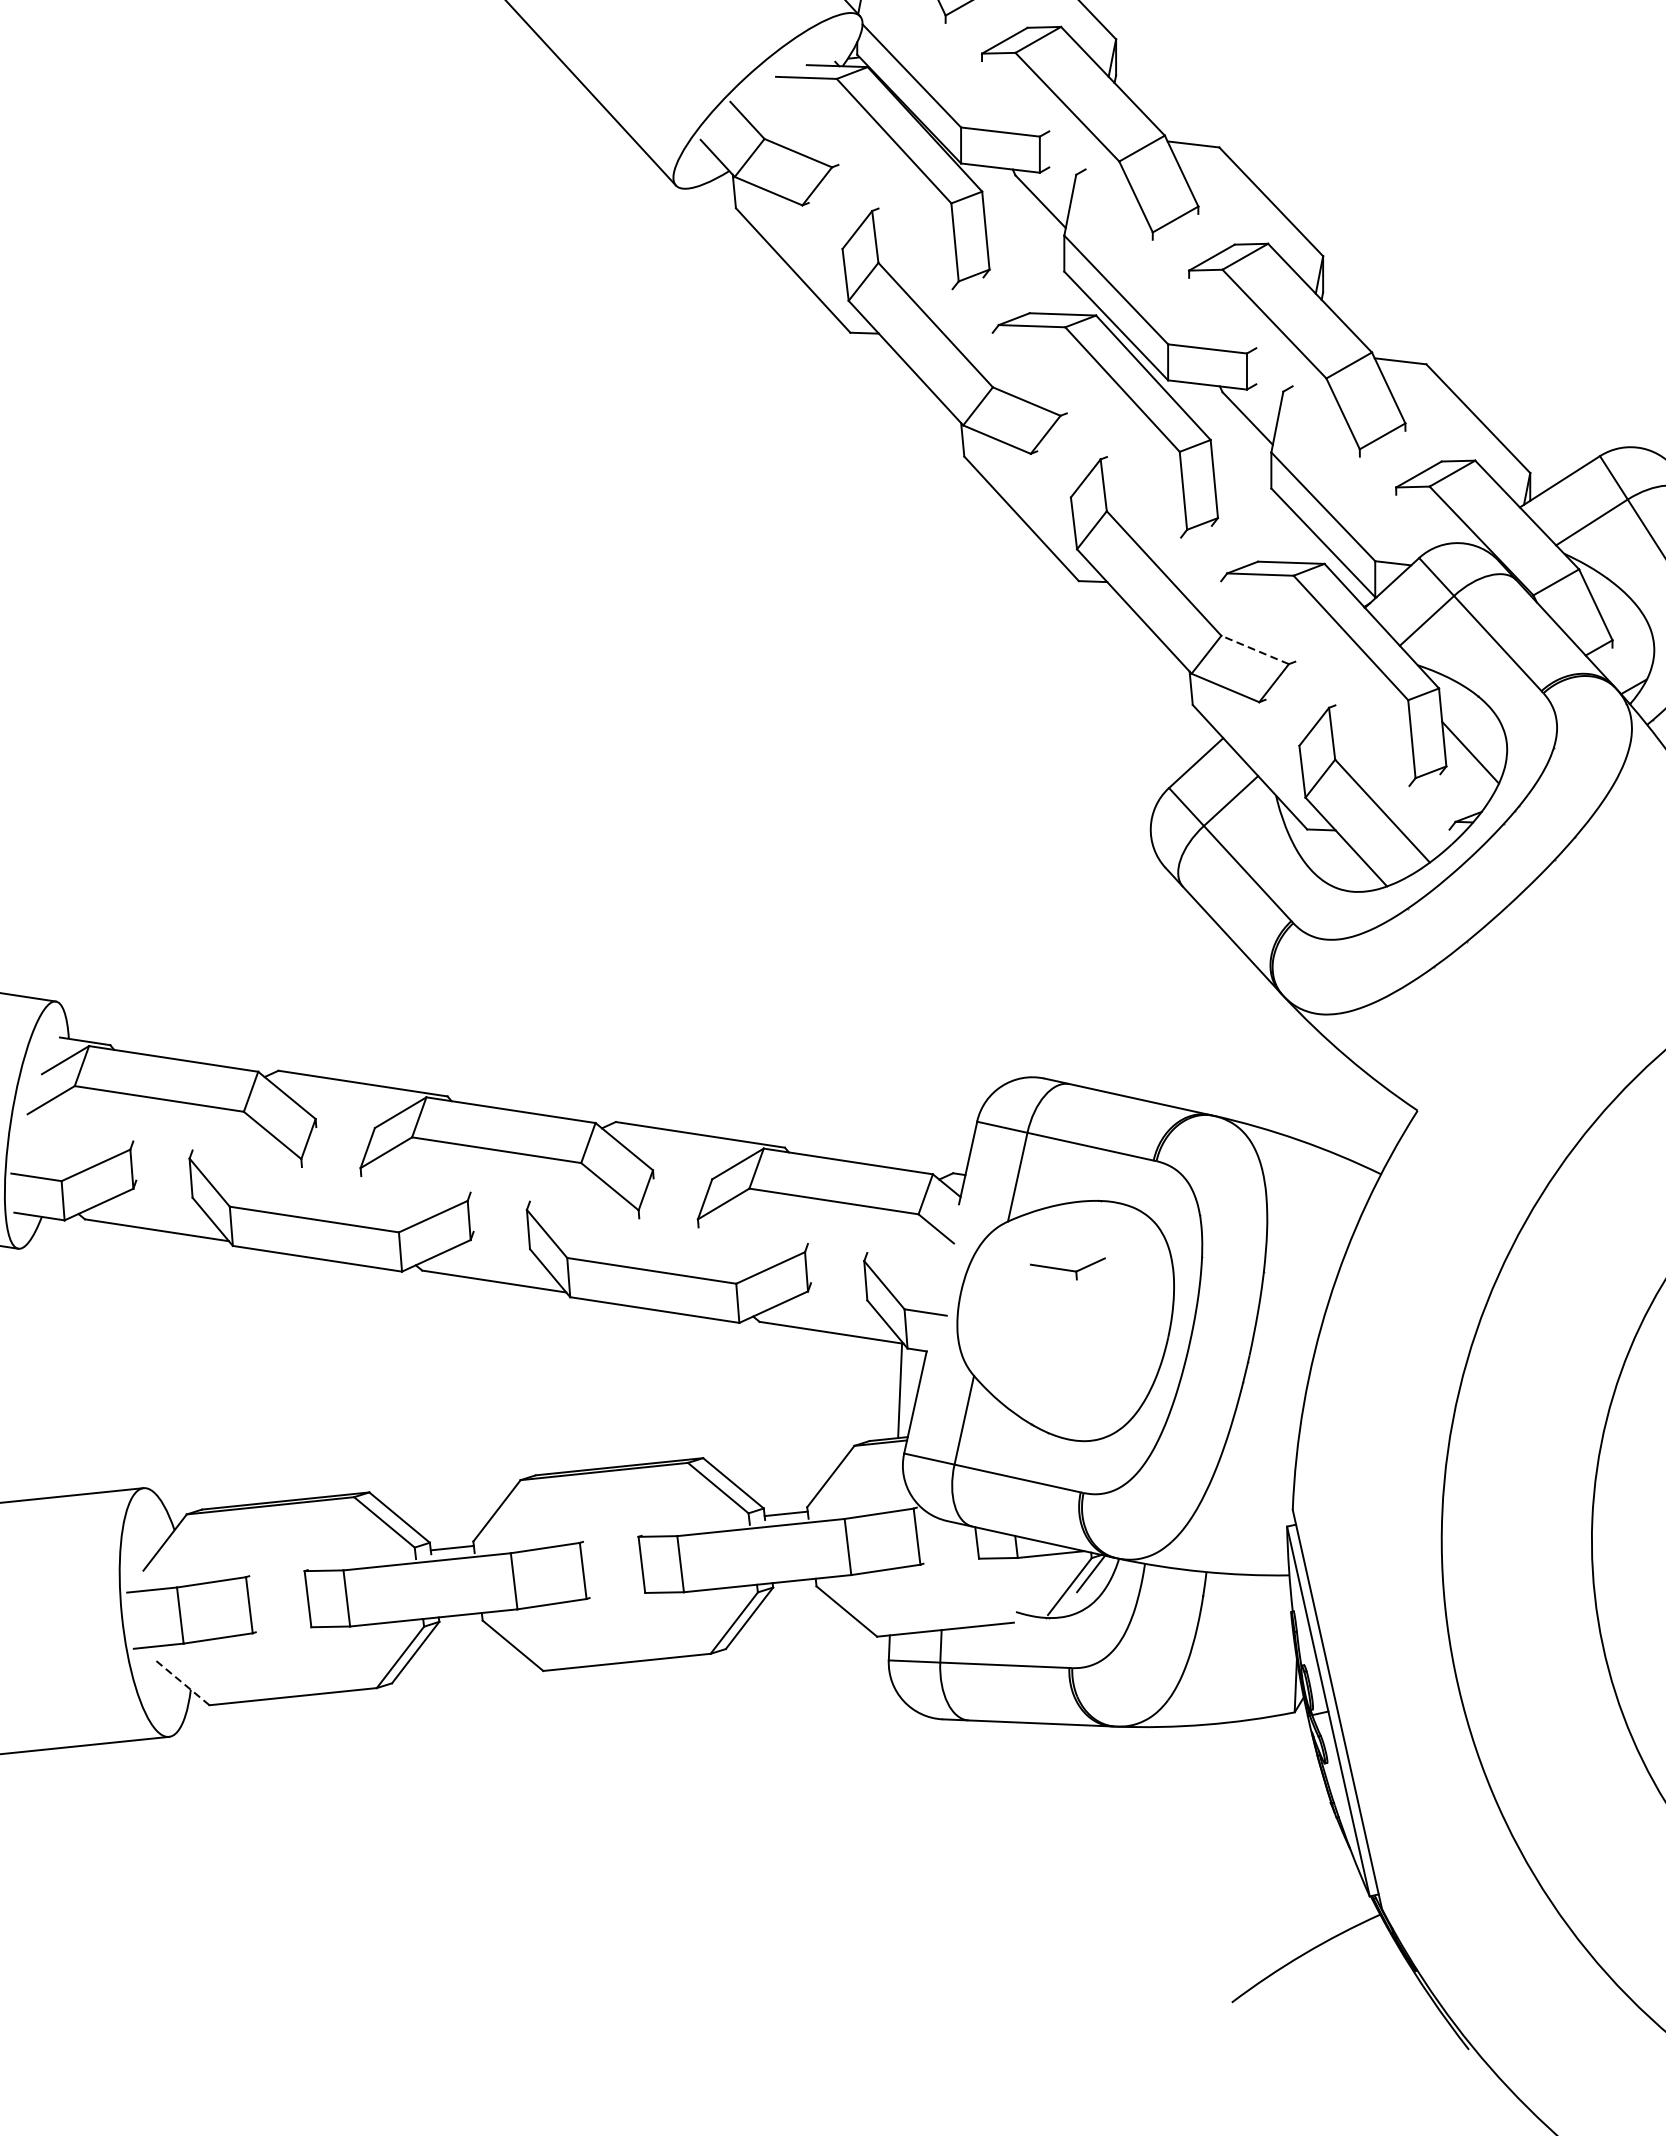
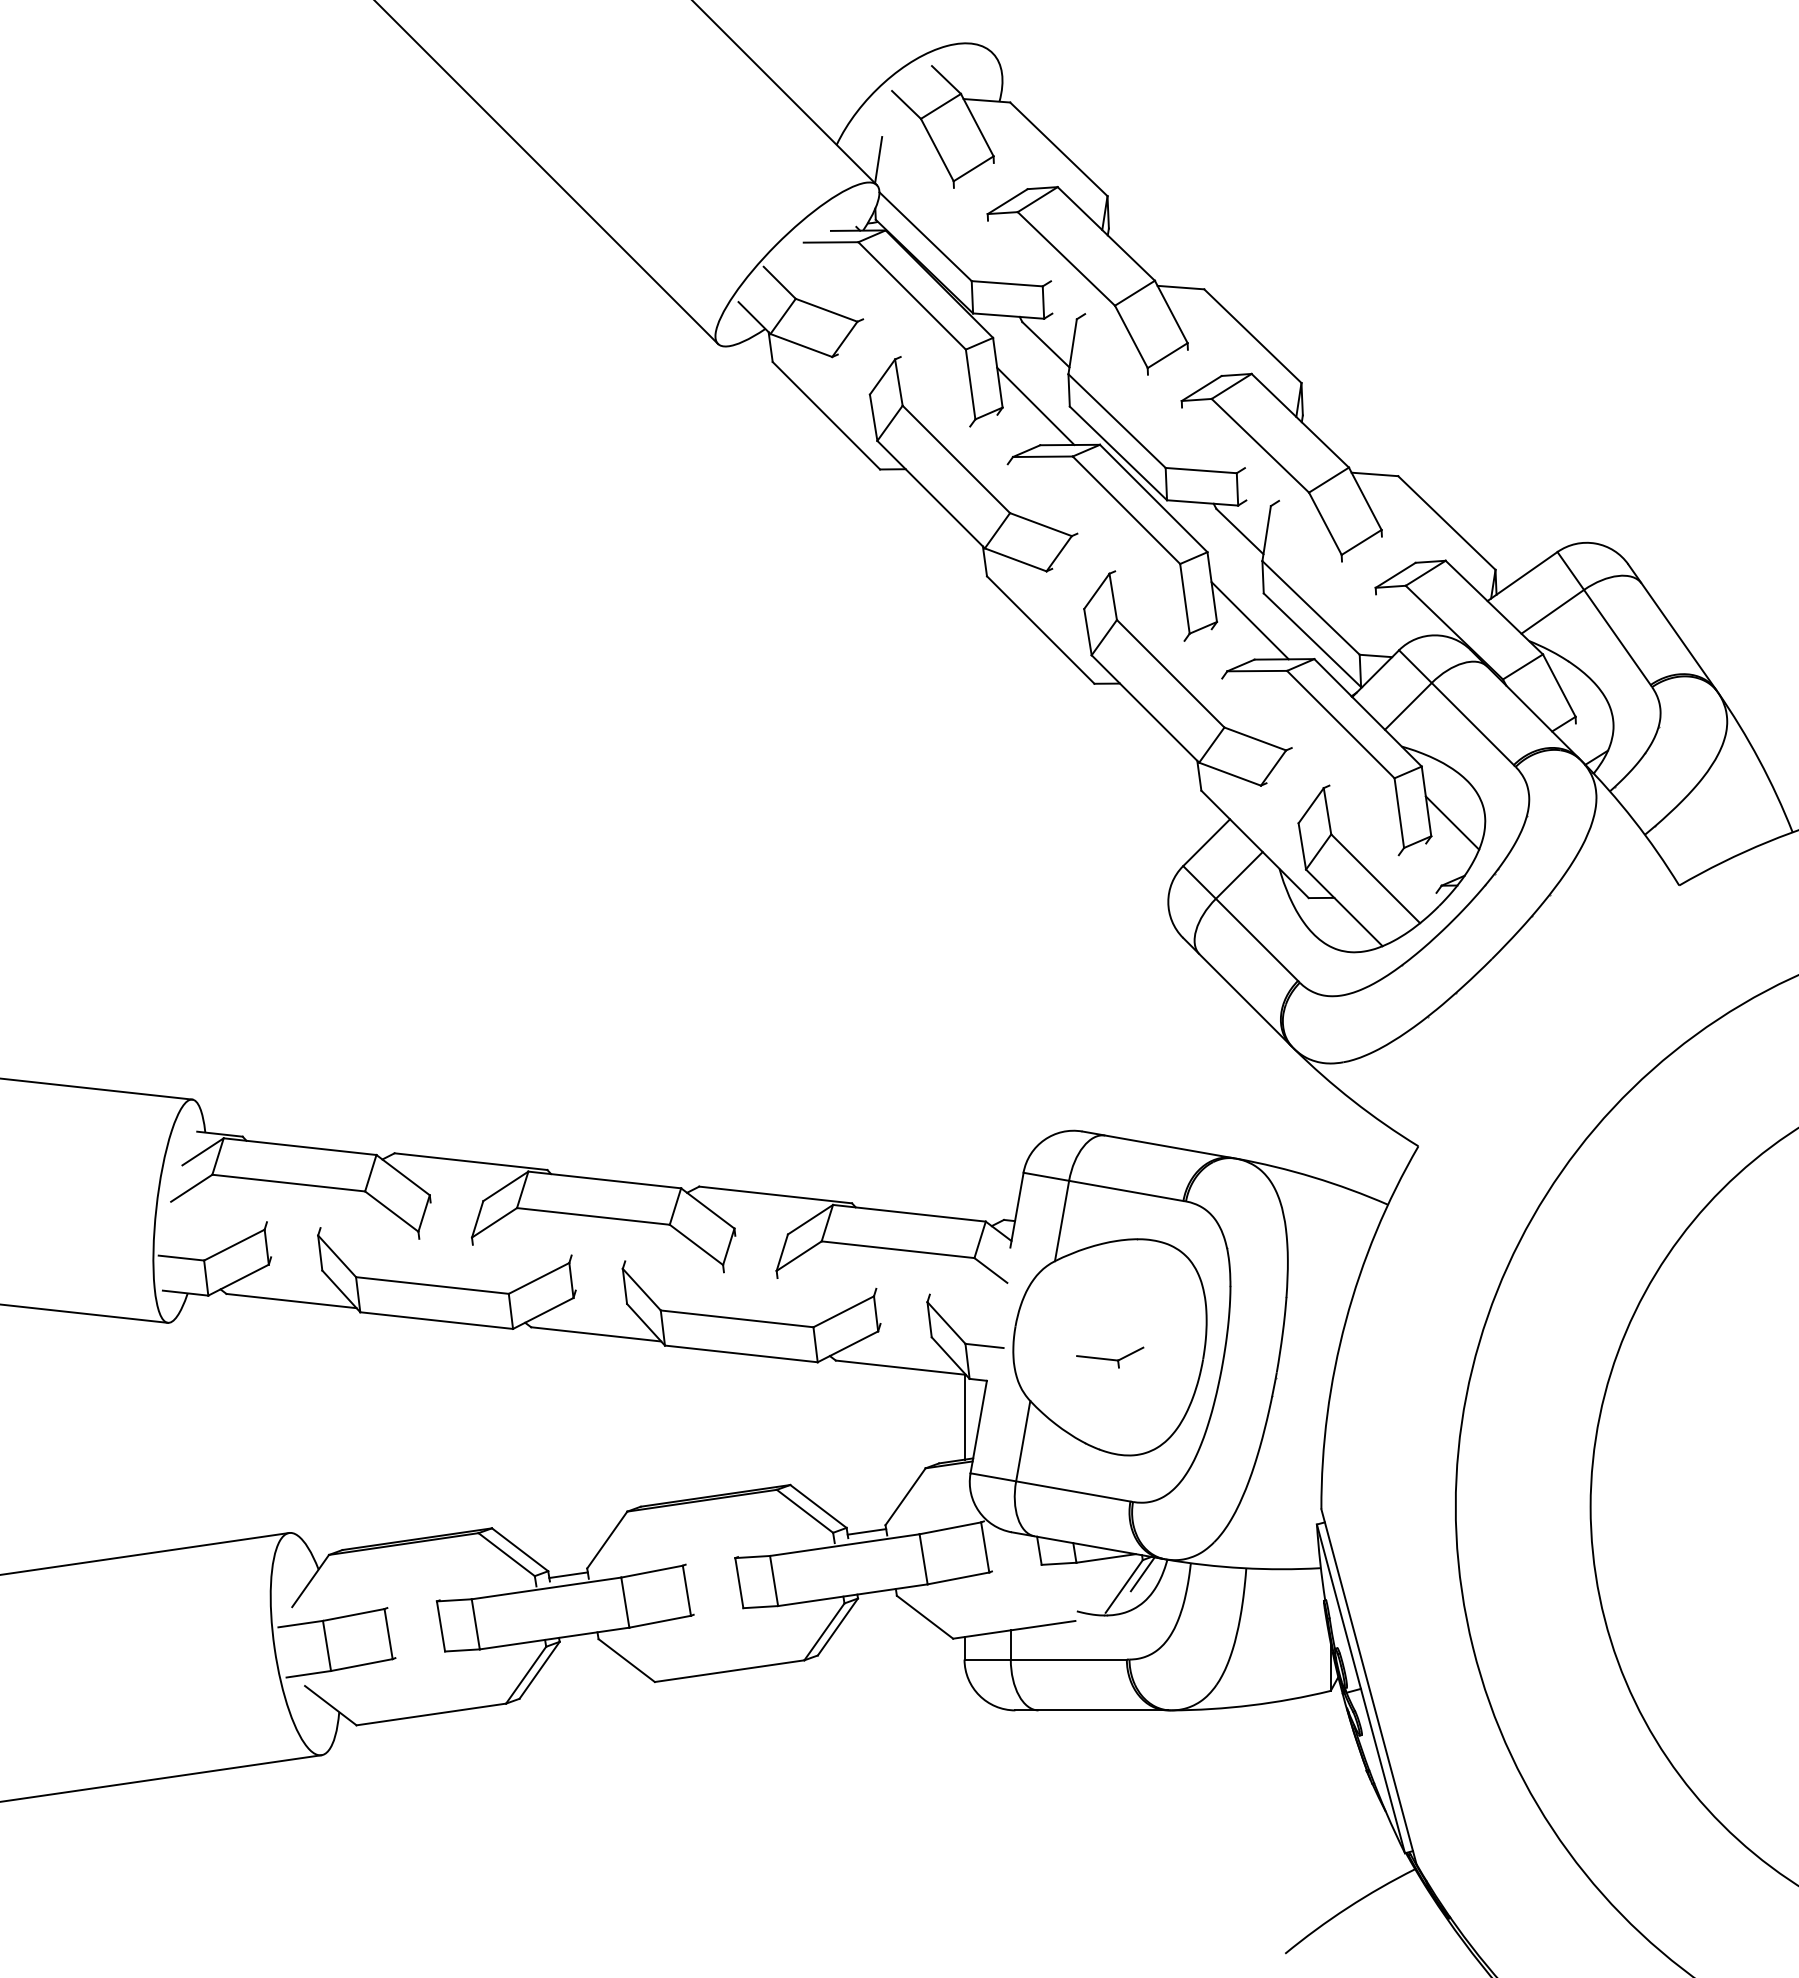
line: (1026, 268) -> (1035, 405), added
line: (1254, 517) -> (1249, 620), added
line: (1255, 649) -> (1255, 738), dashed -> solid
part: (1067, 1267) -> (1110, 1357), moved
line: (181, 1681) -> (330, 1705), dashed -> solid

